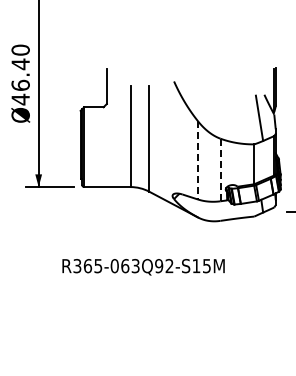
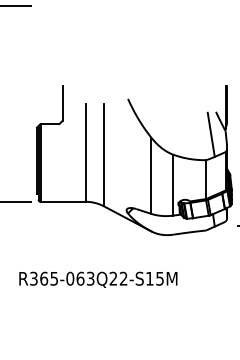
line: (198, 160) -> (151, 175), dashed -> solid
line: (220, 170) -> (173, 185), dashed -> solid
text: (159, 266) -> (113, 279), R365-063Q92-S15M -> R365-063Q22-S15M

